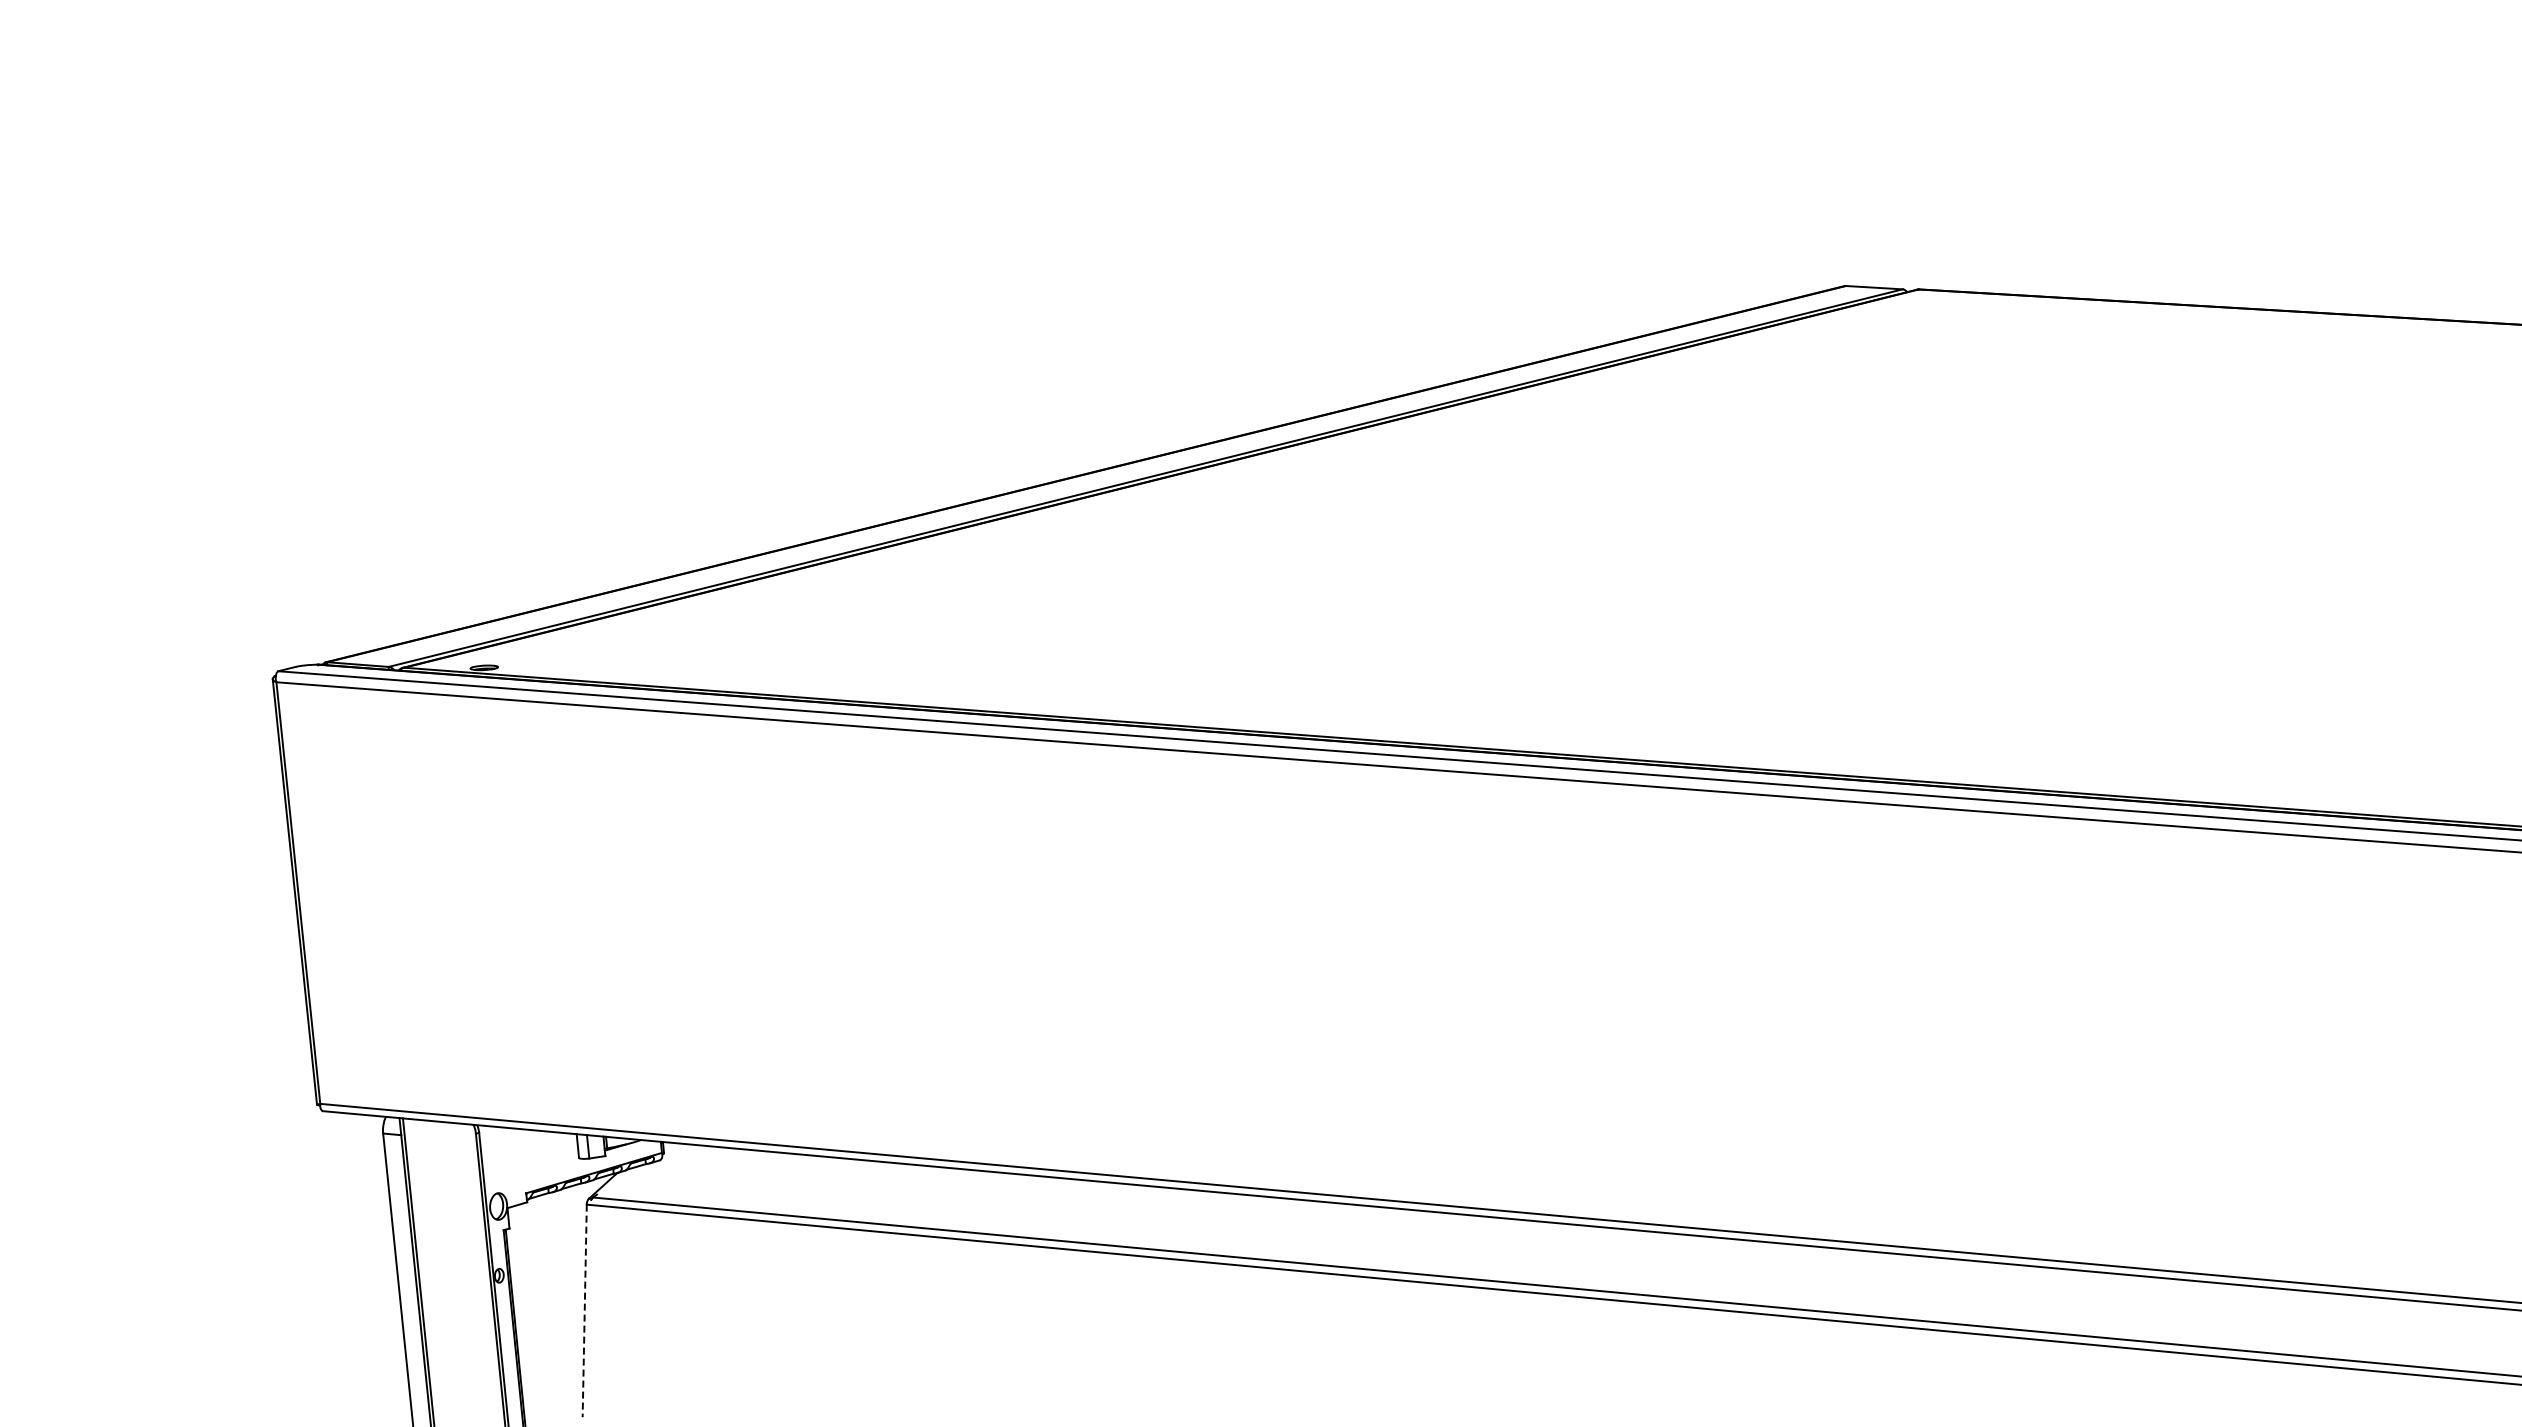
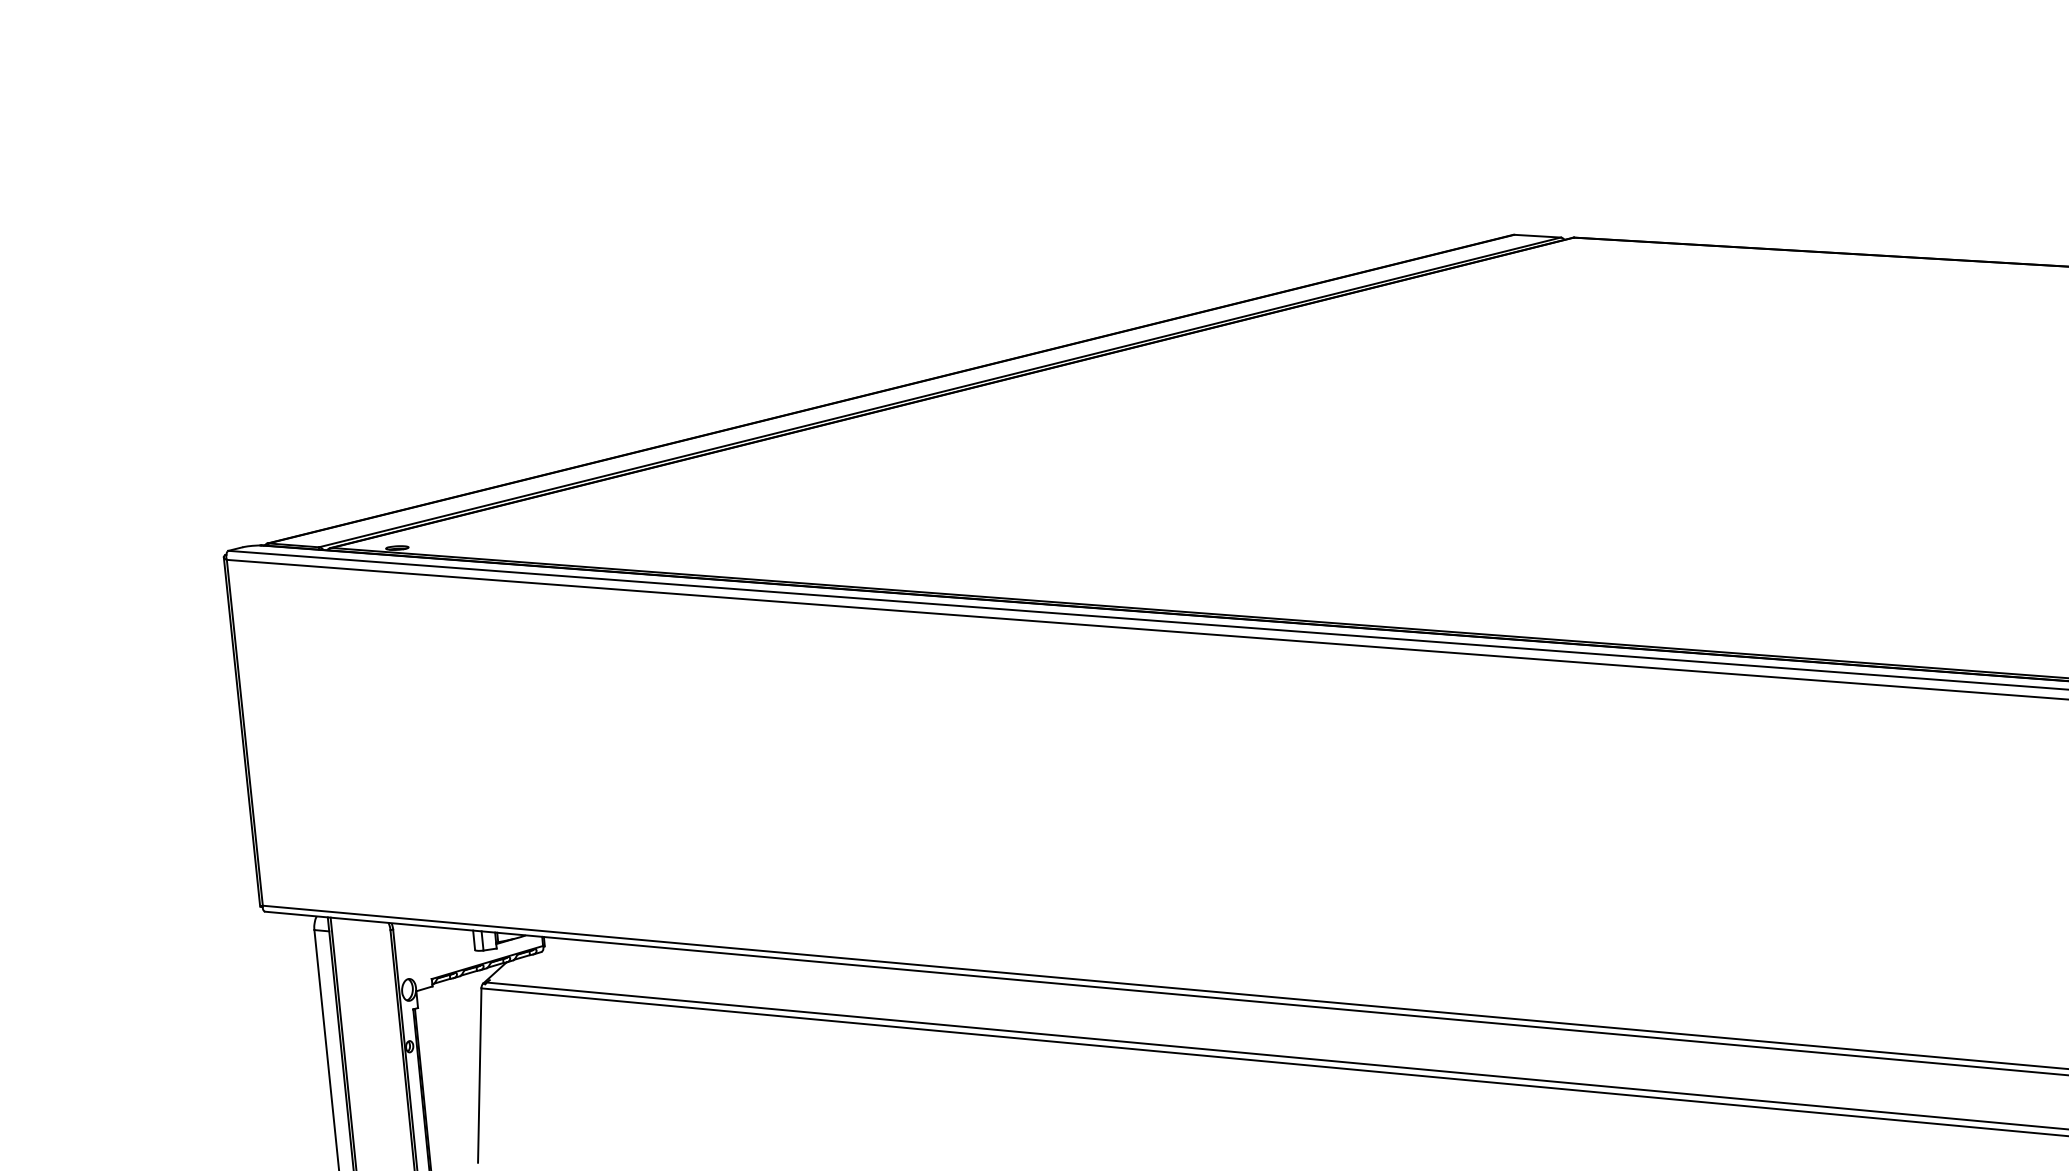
line: (584, 1311) -> (479, 1076), dashed -> solid

